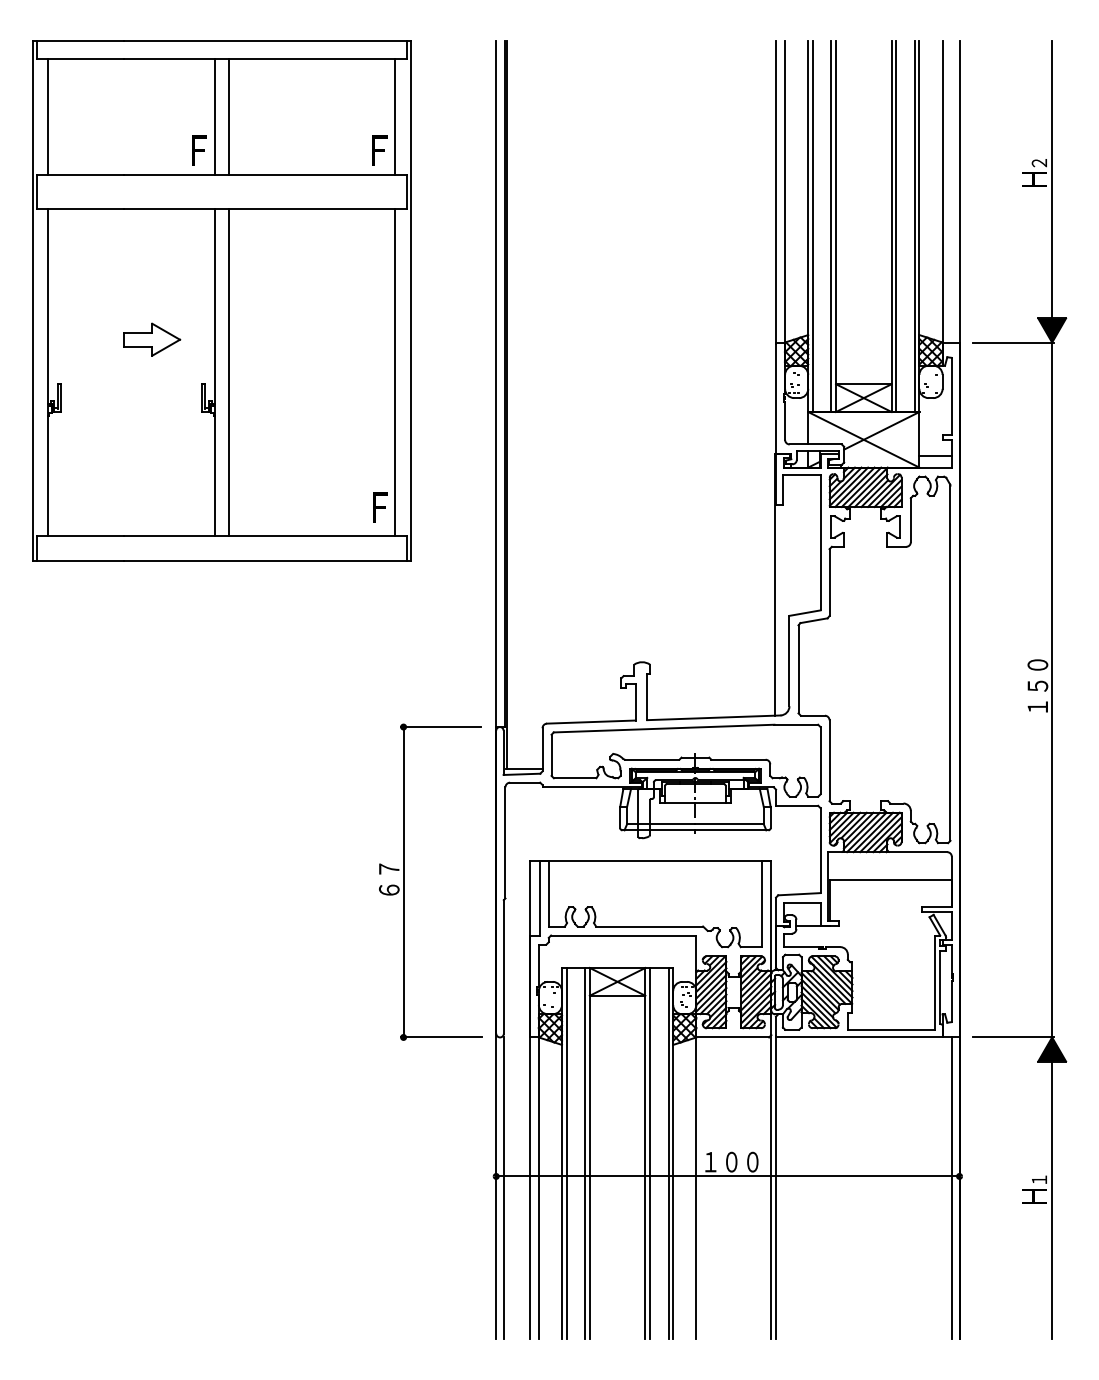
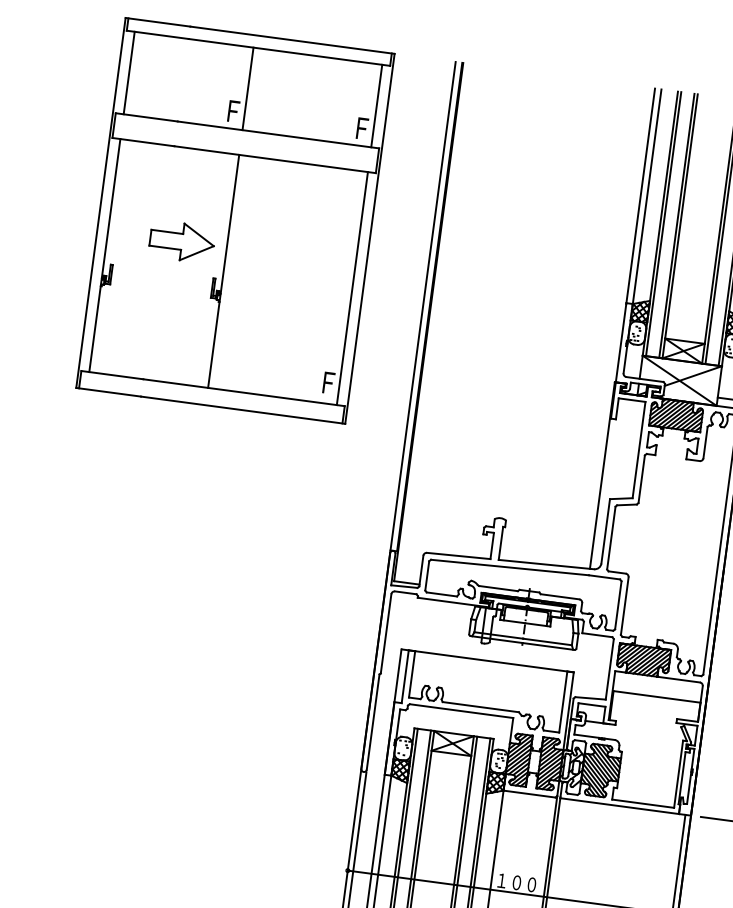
line: (228, 116) -> (257, 90), removed
part: (152, 339) -> (182, 241), size x1.6
line: (228, 372) -> (233, 272), removed
part: (404, 881) -> (310, 651), removed

